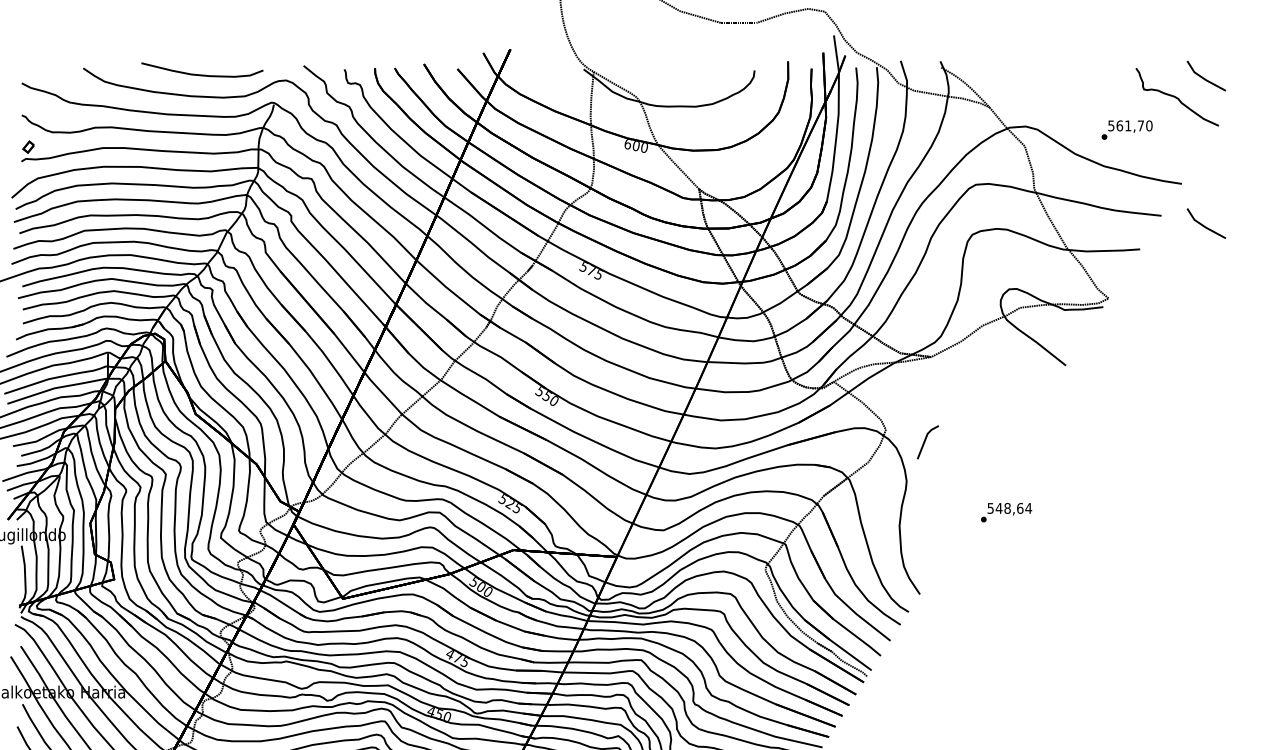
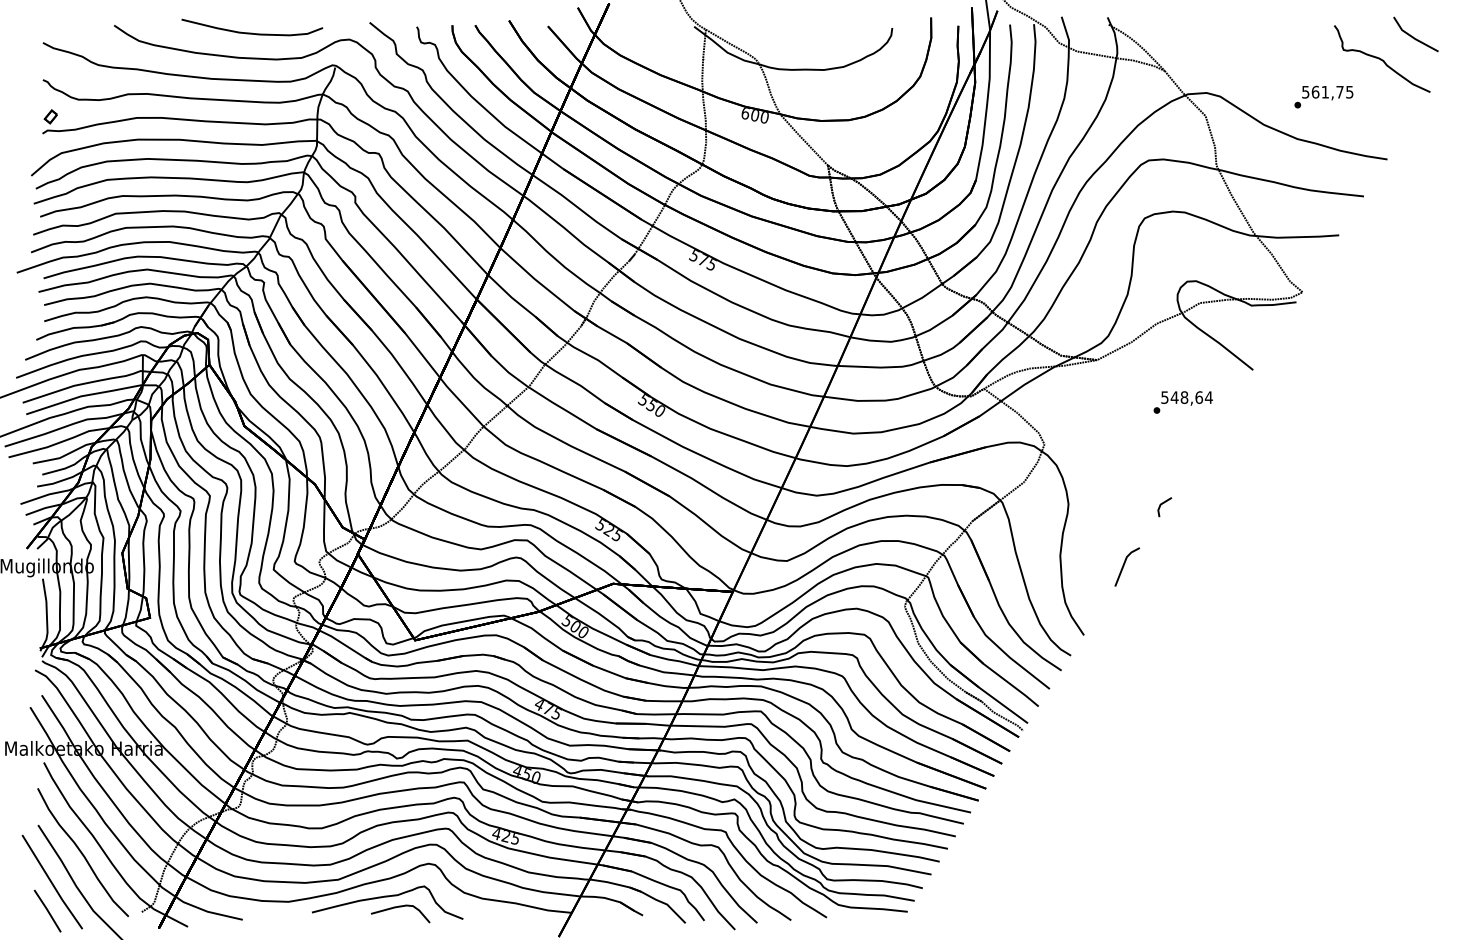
text: (1149, 125) -> (1349, 91), 561,70 -> 561,75
line: (1204, 225) -> (1413, 207), removed
line: (925, 441) -> (1124, 566), moved
line: (987, 481) -> (1162, 504), added
text: (1005, 512) -> (1182, 402), moved

